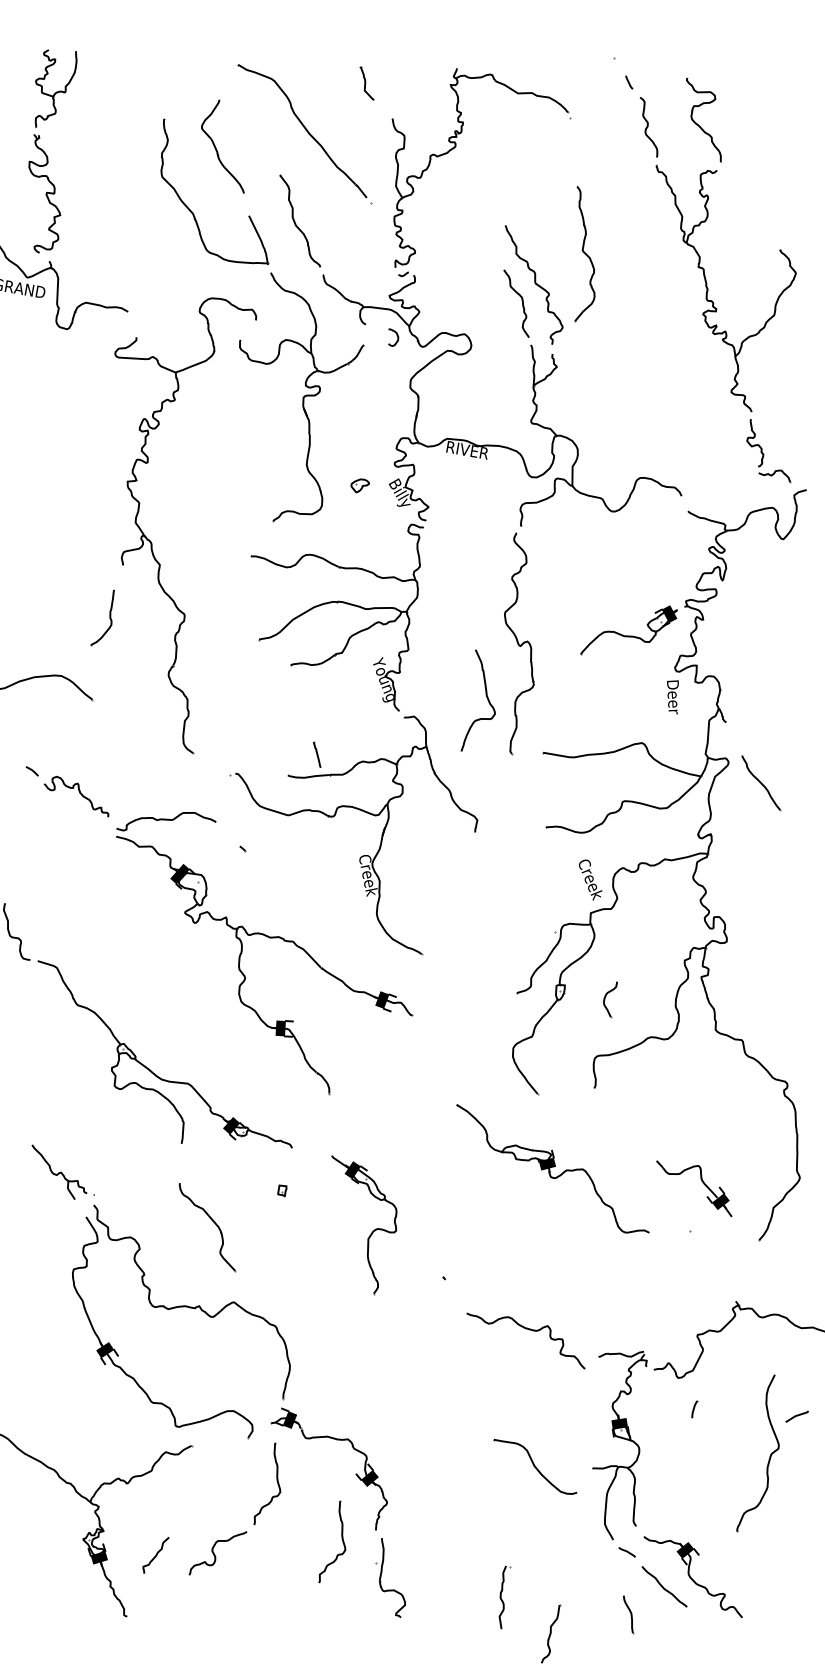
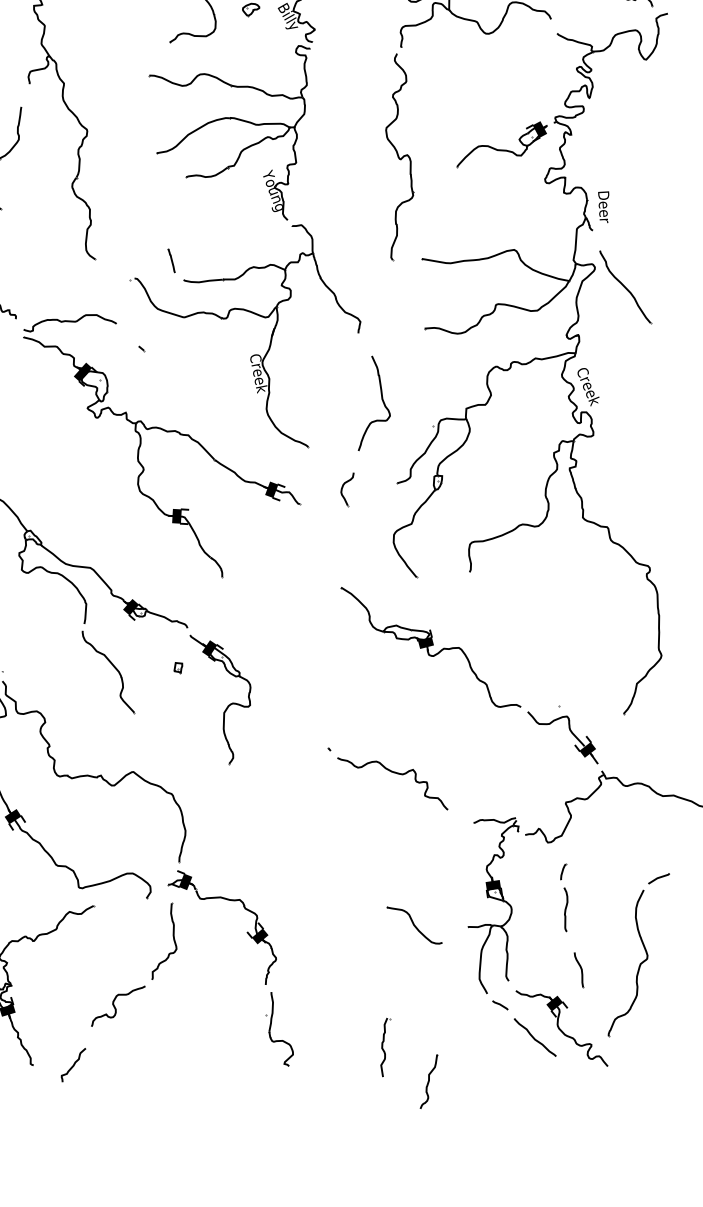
text: (672, 697) -> (603, 207), moved
curve: (486, 698) -> (382, 401), moved
line: (316, 754) -> (171, 260), moved
part: (761, 782) -> (625, 286), size x1.43
text: (590, 879) -> (588, 386), moved
part: (610, 999) -> (347, 489), moved
part: (703, 1184) -> (571, 733), moved
part: (212, 1221) -> (113, 666), moved
part: (371, 1232) -> (227, 706), moved
curve: (529, 1330) -> (396, 774), moved
curve: (697, 1449) -> (565, 909), added
part: (769, 1456) -> (638, 966), moved
part: (535, 1466) -> (414, 925), size x0.71
part: (341, 1539) -> (233, 993), removed
curve: (155, 1555) -> (73, 1065), moved
part: (628, 1614) -> (579, 970), moved

